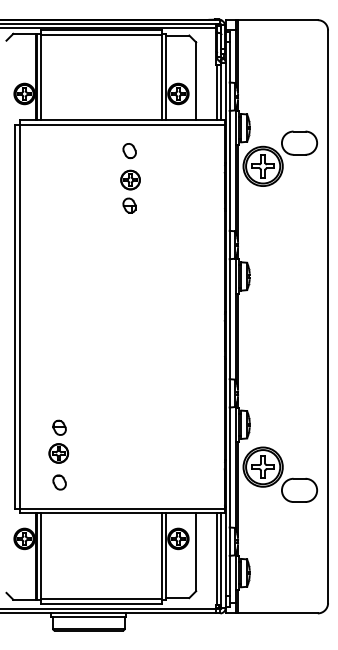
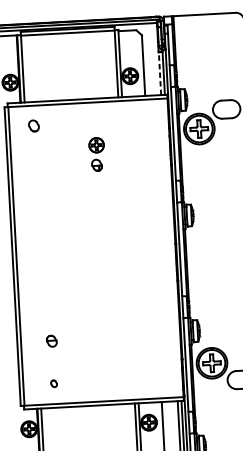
line: (216, 92) -> (159, 73), solid -> dashed
part: (129, 151) -> (33, 126), moved
part: (58, 453) -> (52, 361), removed
part: (59, 482) -> (54, 383), size x0.6

